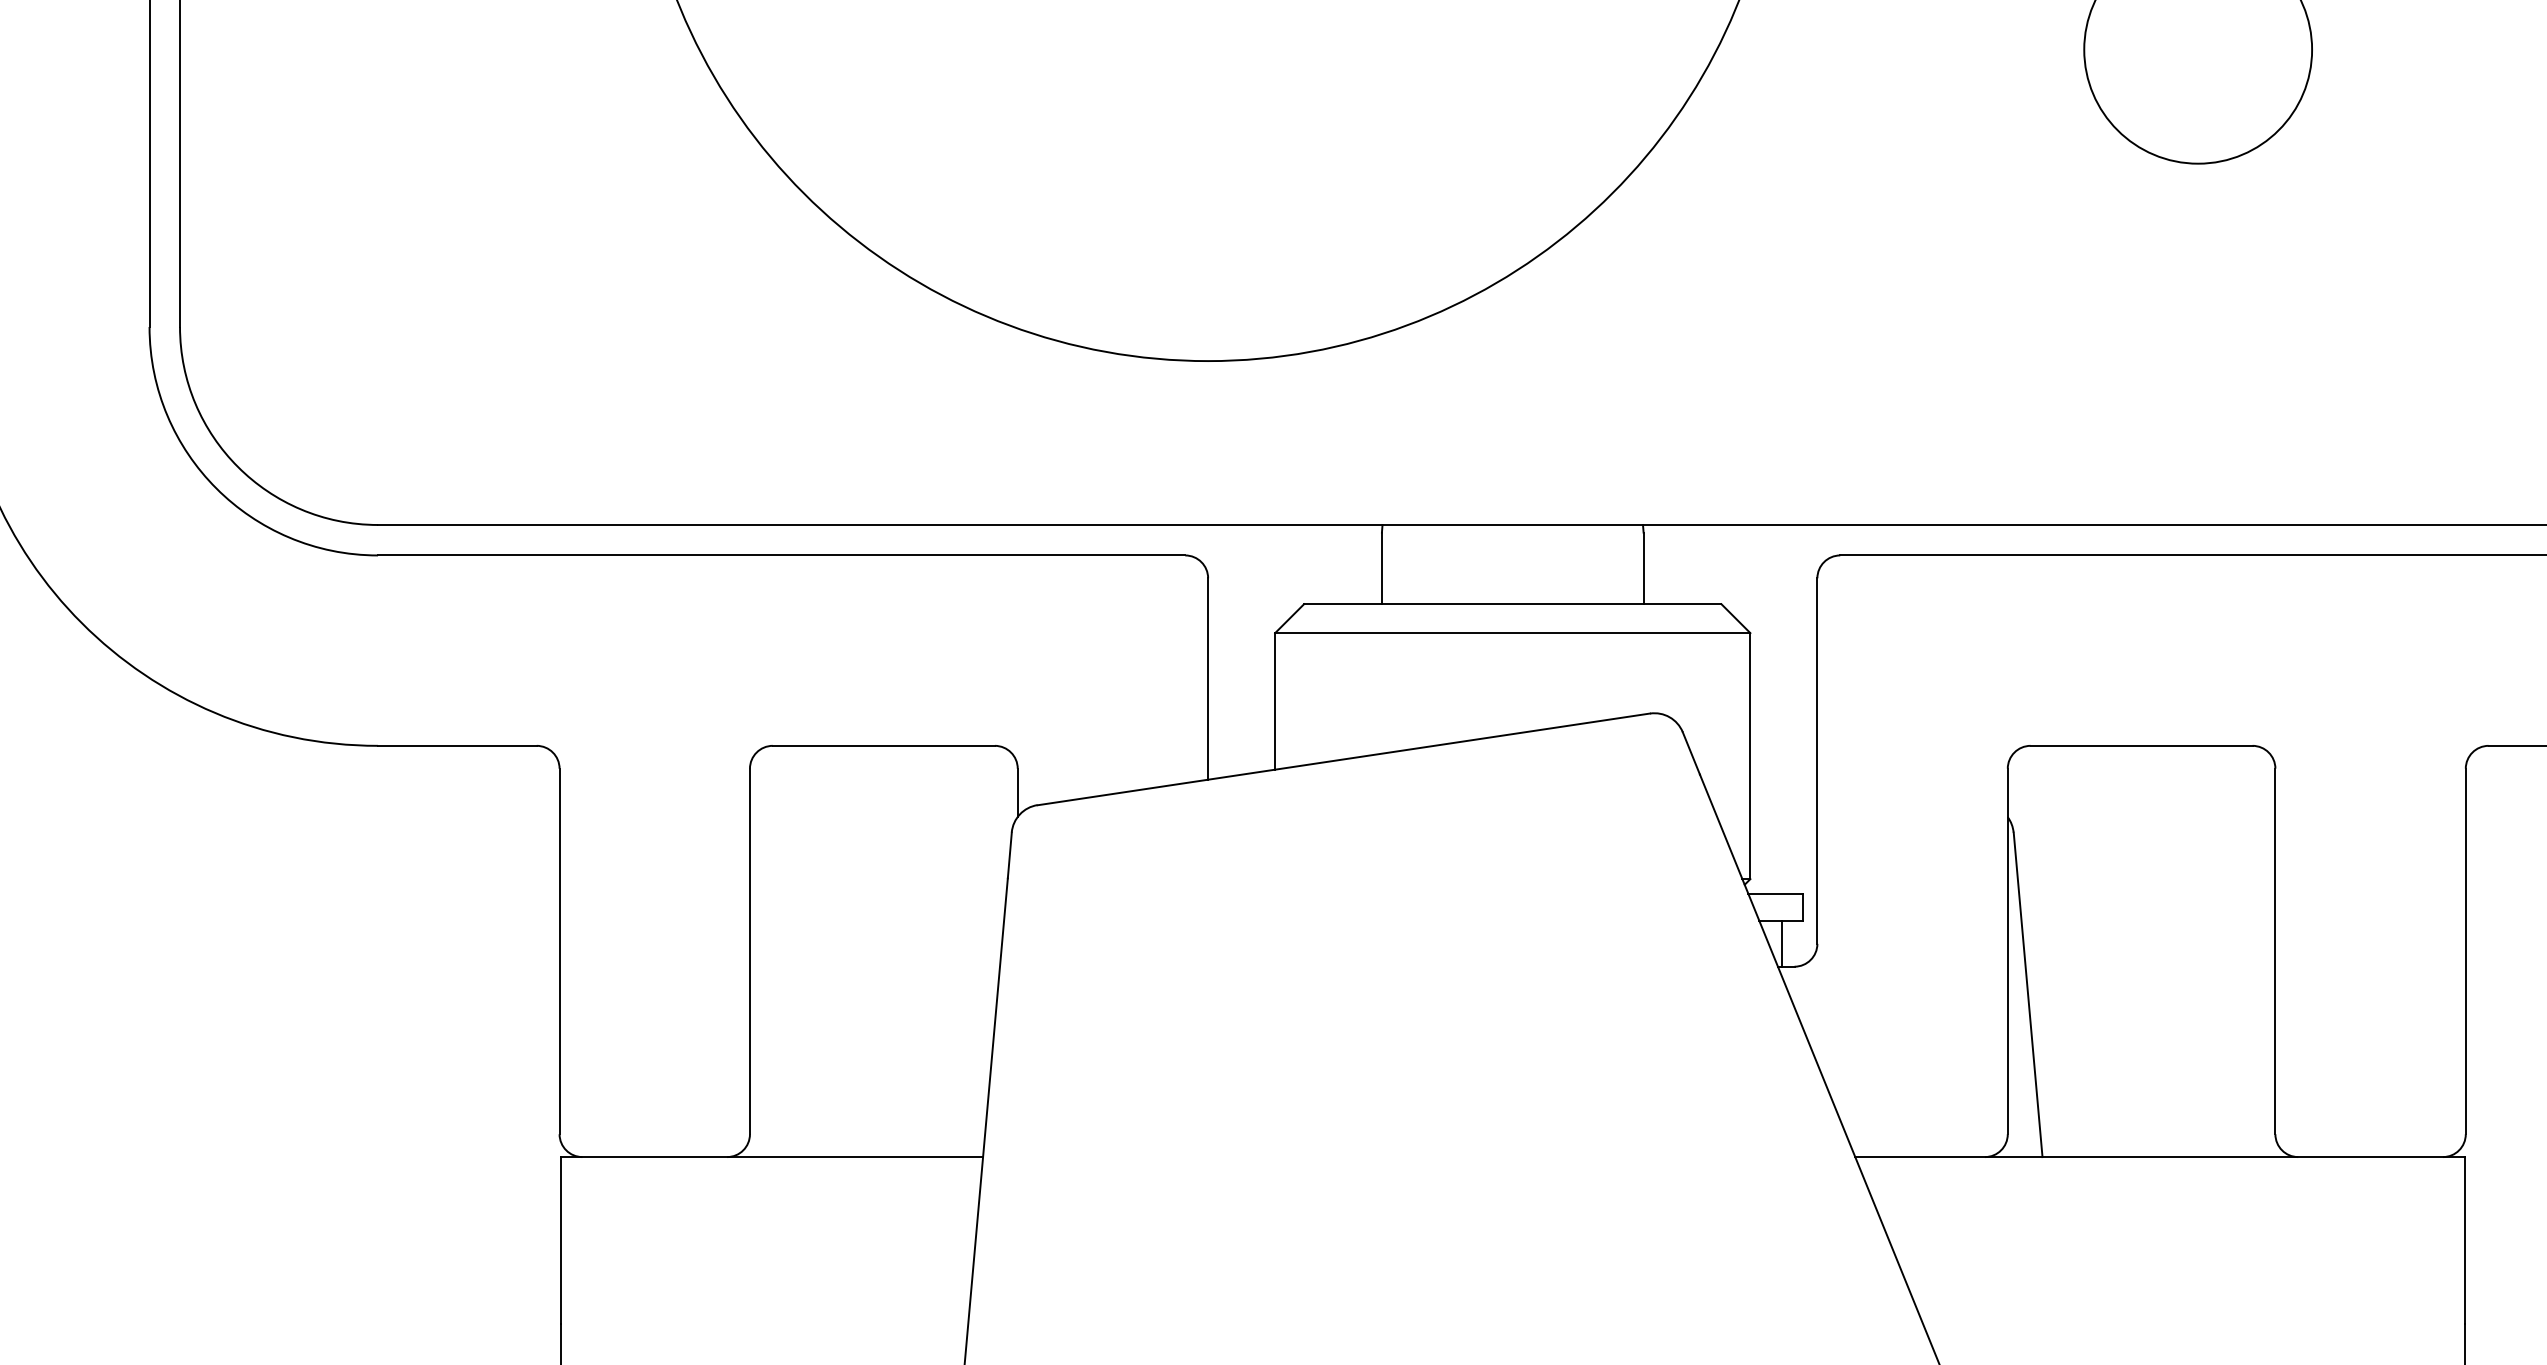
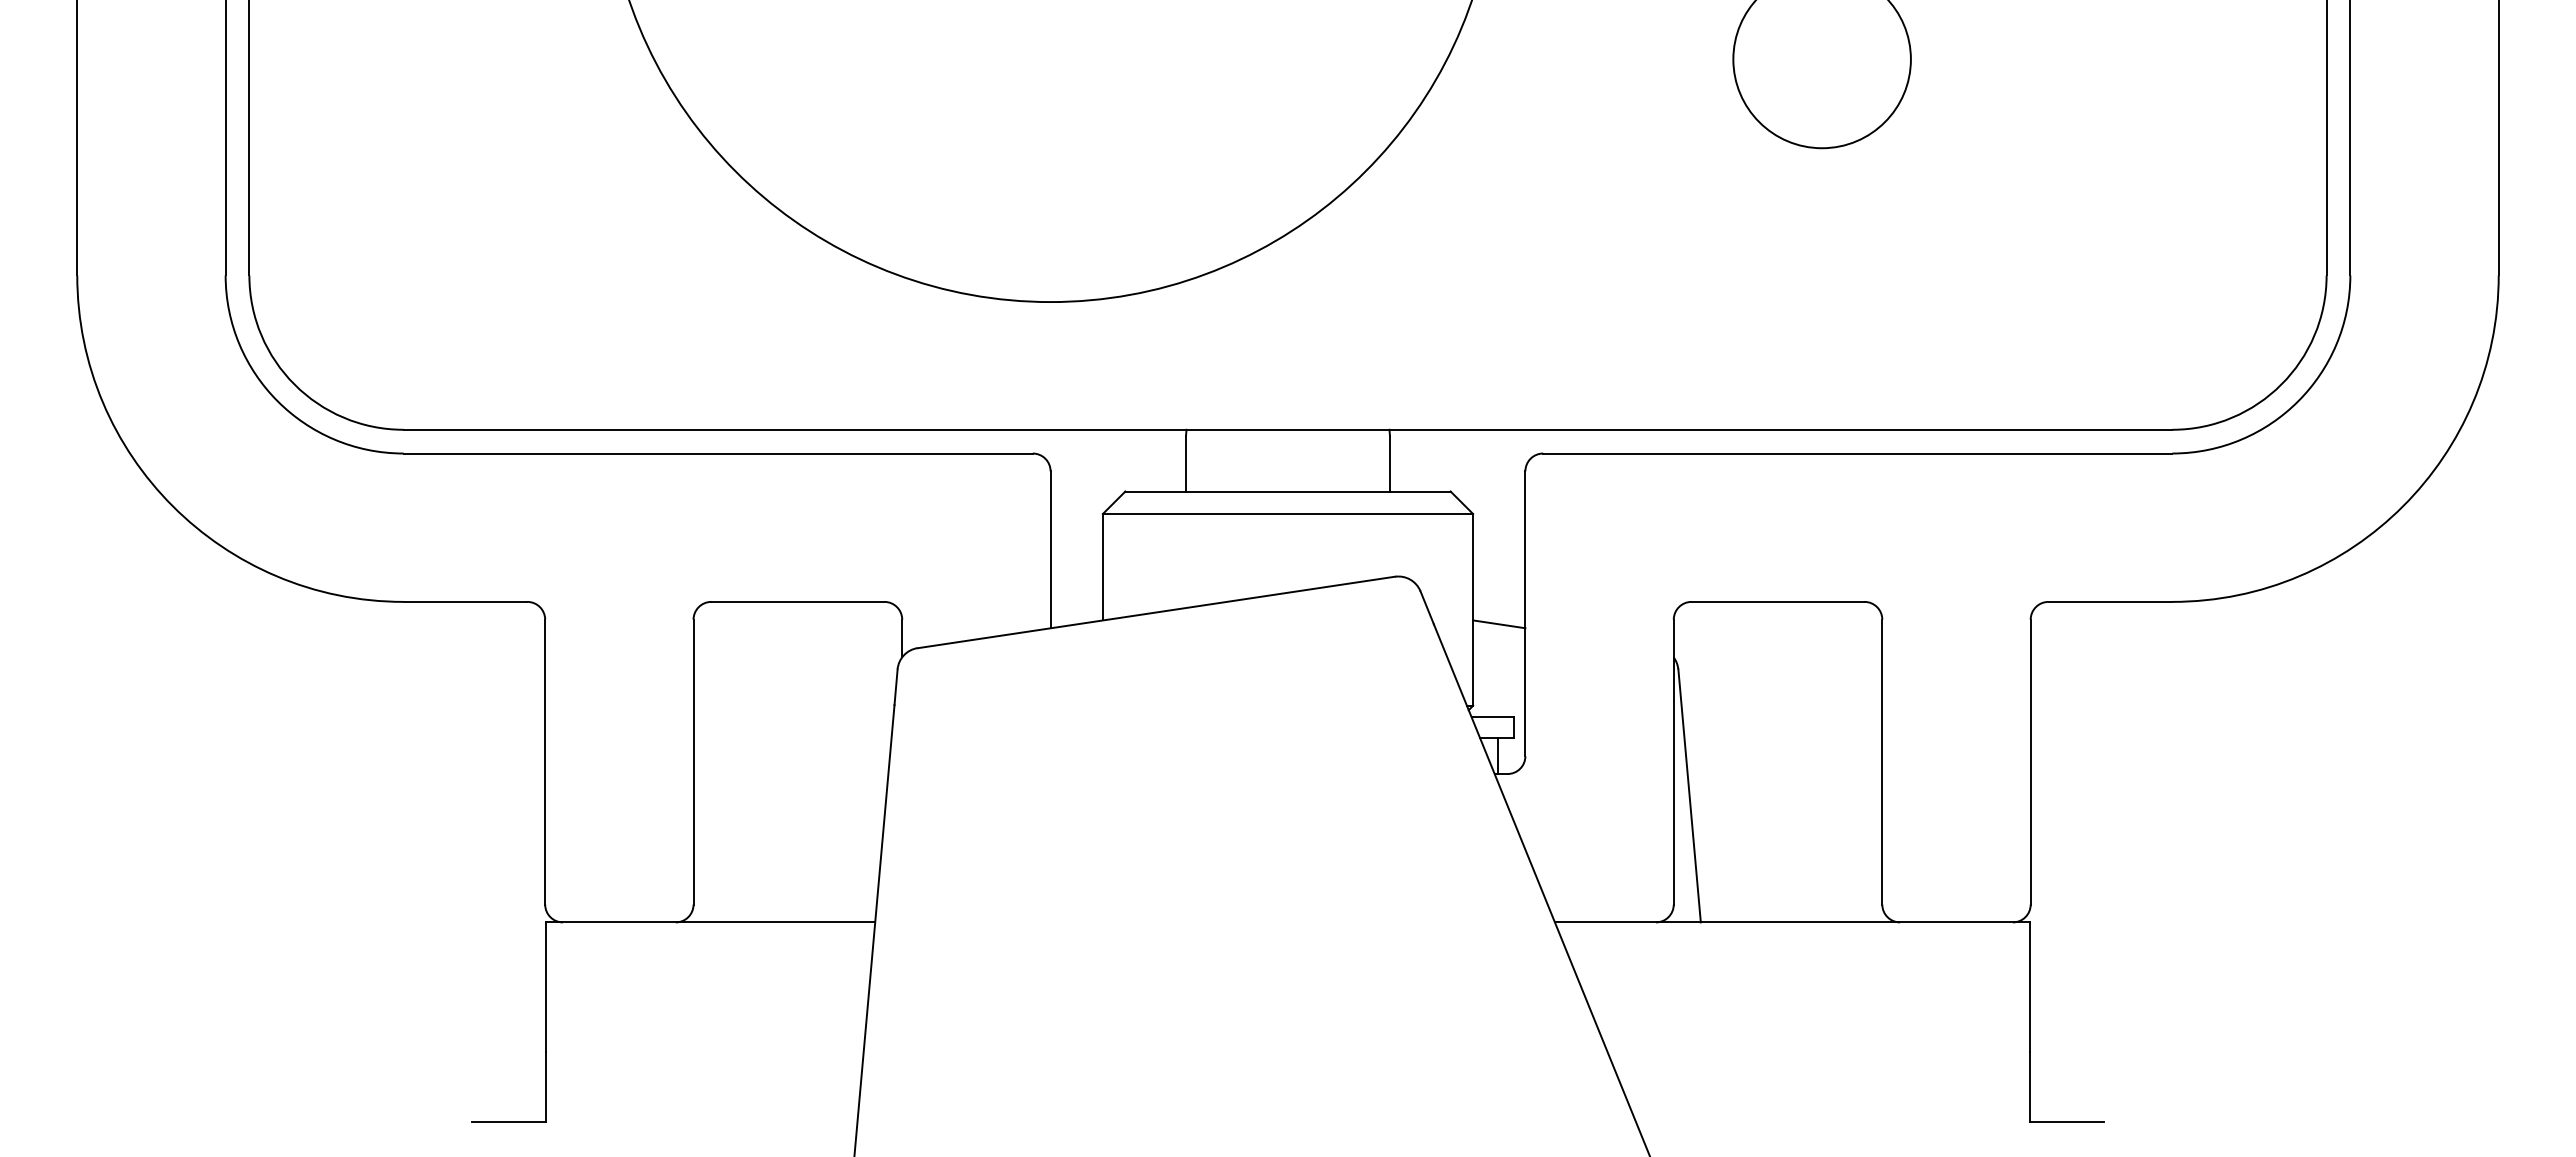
line: (1784, 774) -> (1499, 624), added

